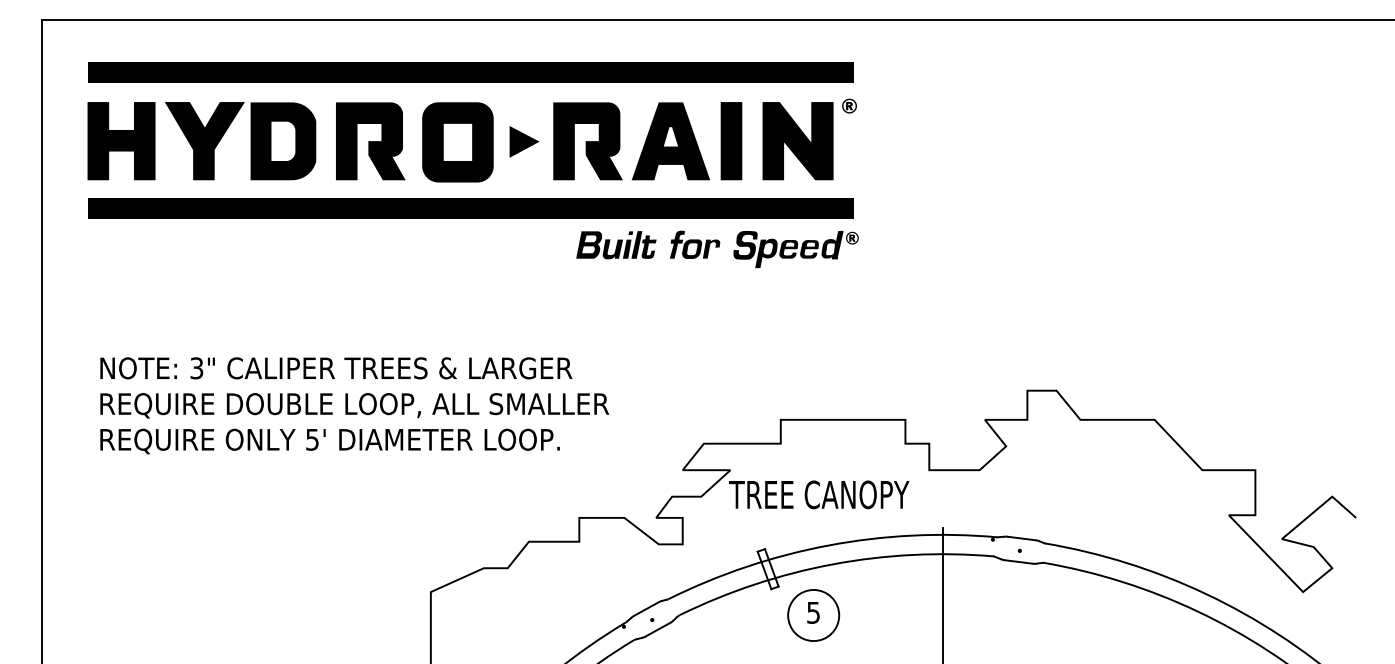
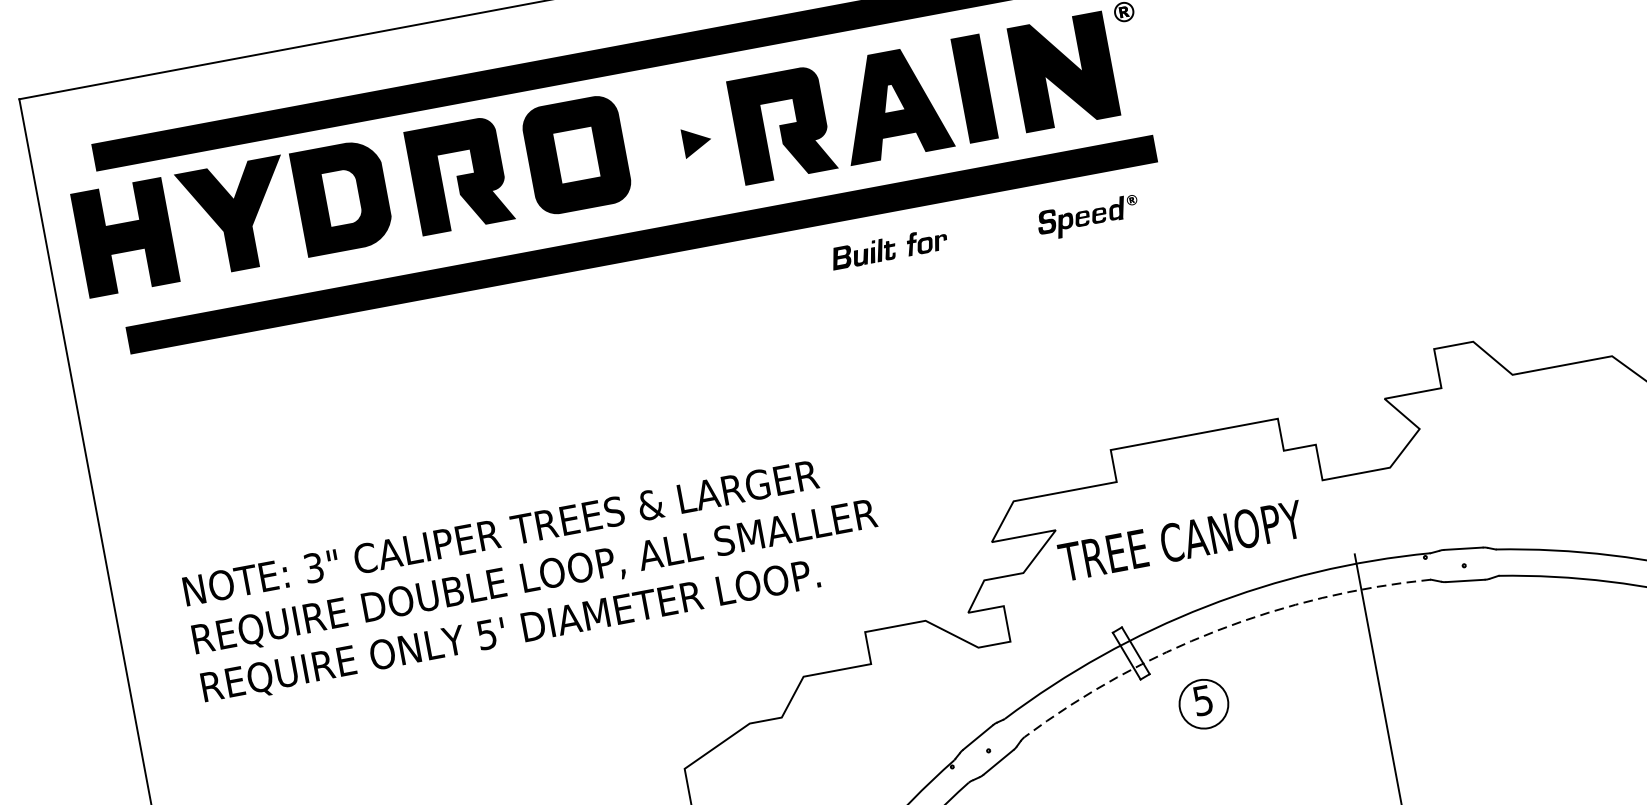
part: (524, 141) -> (697, 141), size x0.7
part: (290, 142) -> (352, 197), moved
part: (648, 244) -> (889, 248), size x0.6
part: (795, 249) -> (1087, 217), size x0.6
text: (354, 405) -> (534, 578), moved
arc: (833, 564) -> (1217, 630), solid -> dashed
circle: (813, 615) -> (1203, 704), size x0.7

